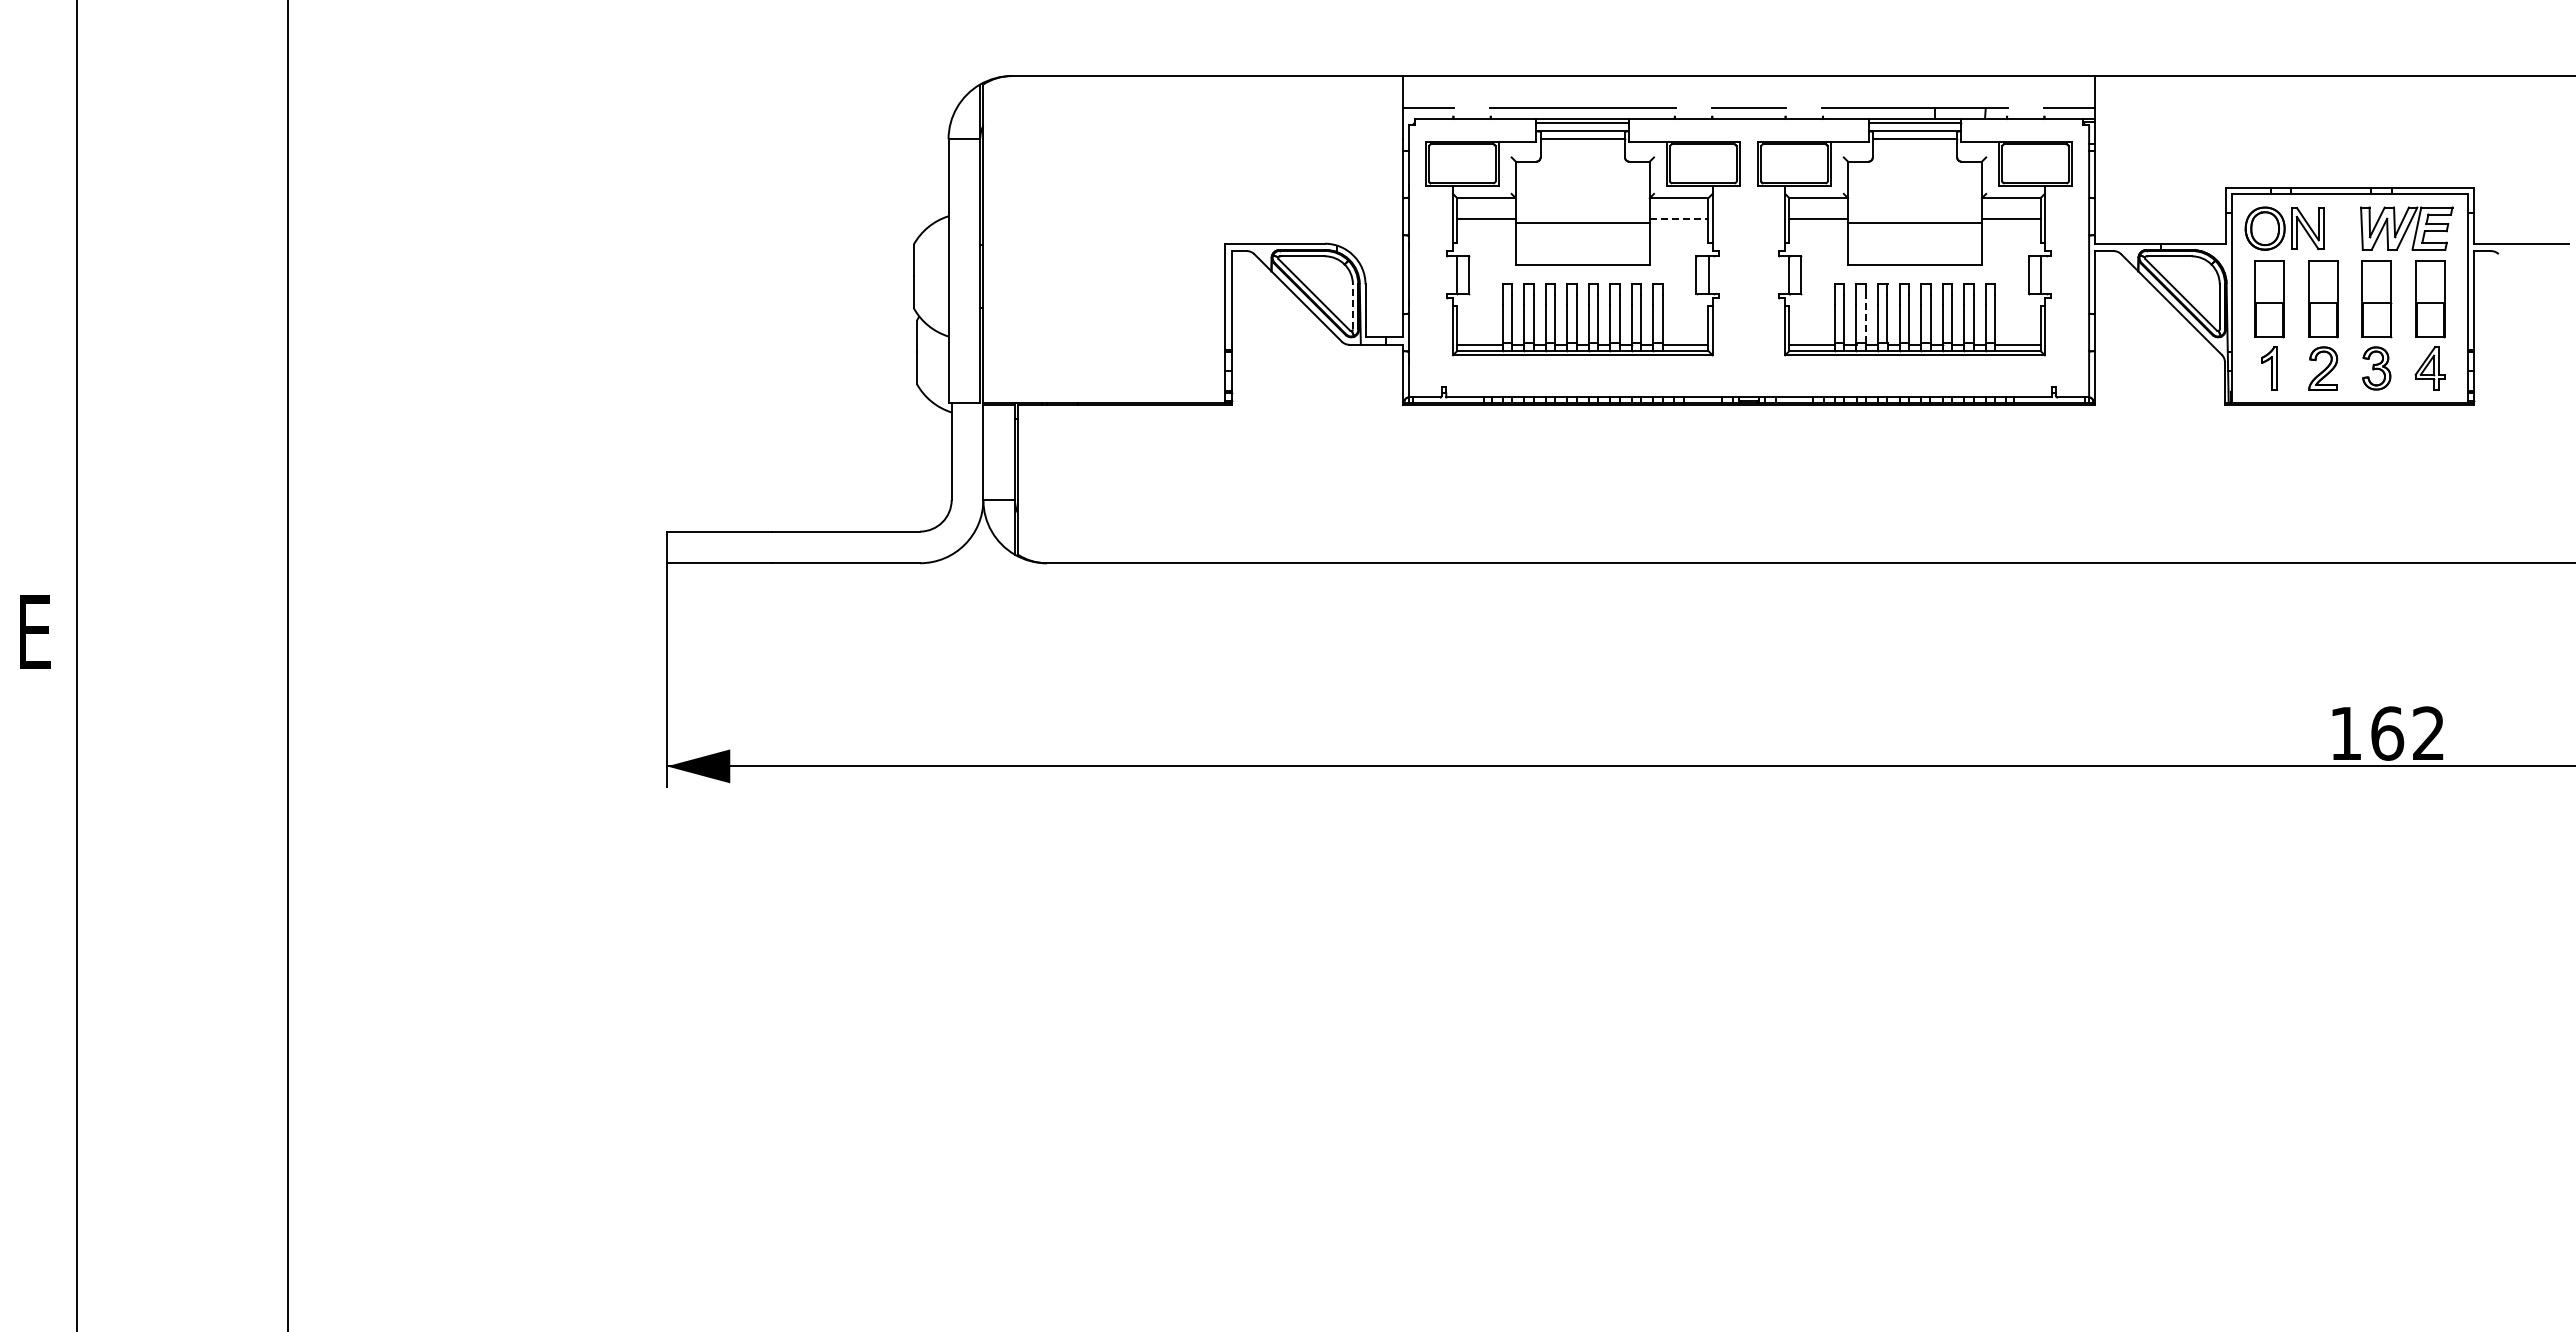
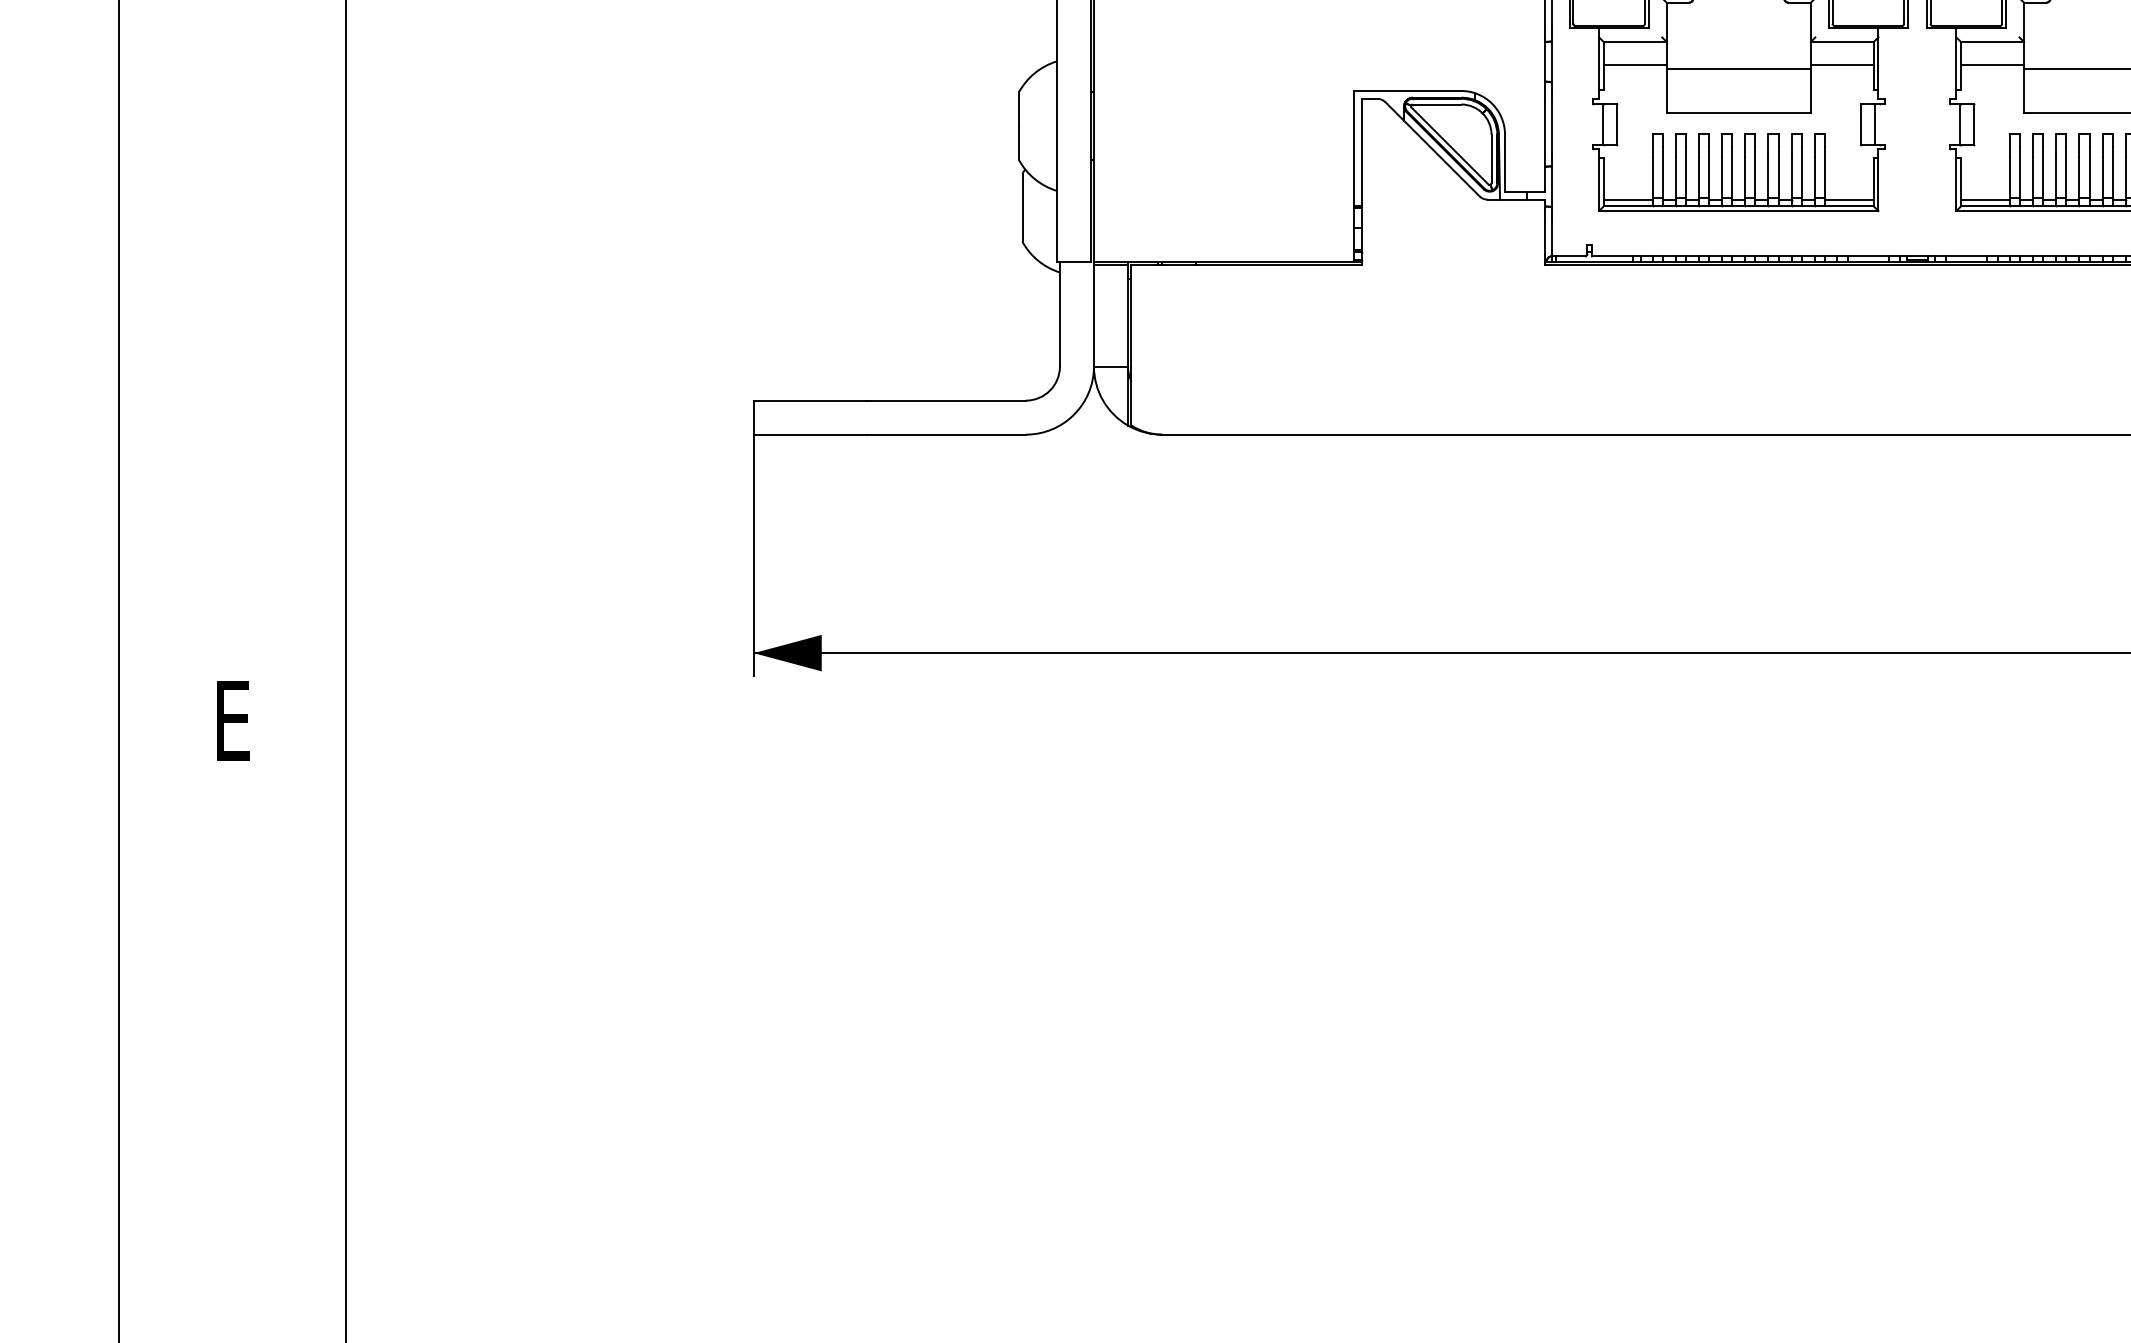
line: (1679, 219) -> (1842, 64), dashed -> solid
line: (1352, 306) -> (1491, 158), dashed -> solid
line: (1865, 319) -> (2042, 172), dashed -> solid
text: (35, 631) -> (233, 719), moved

